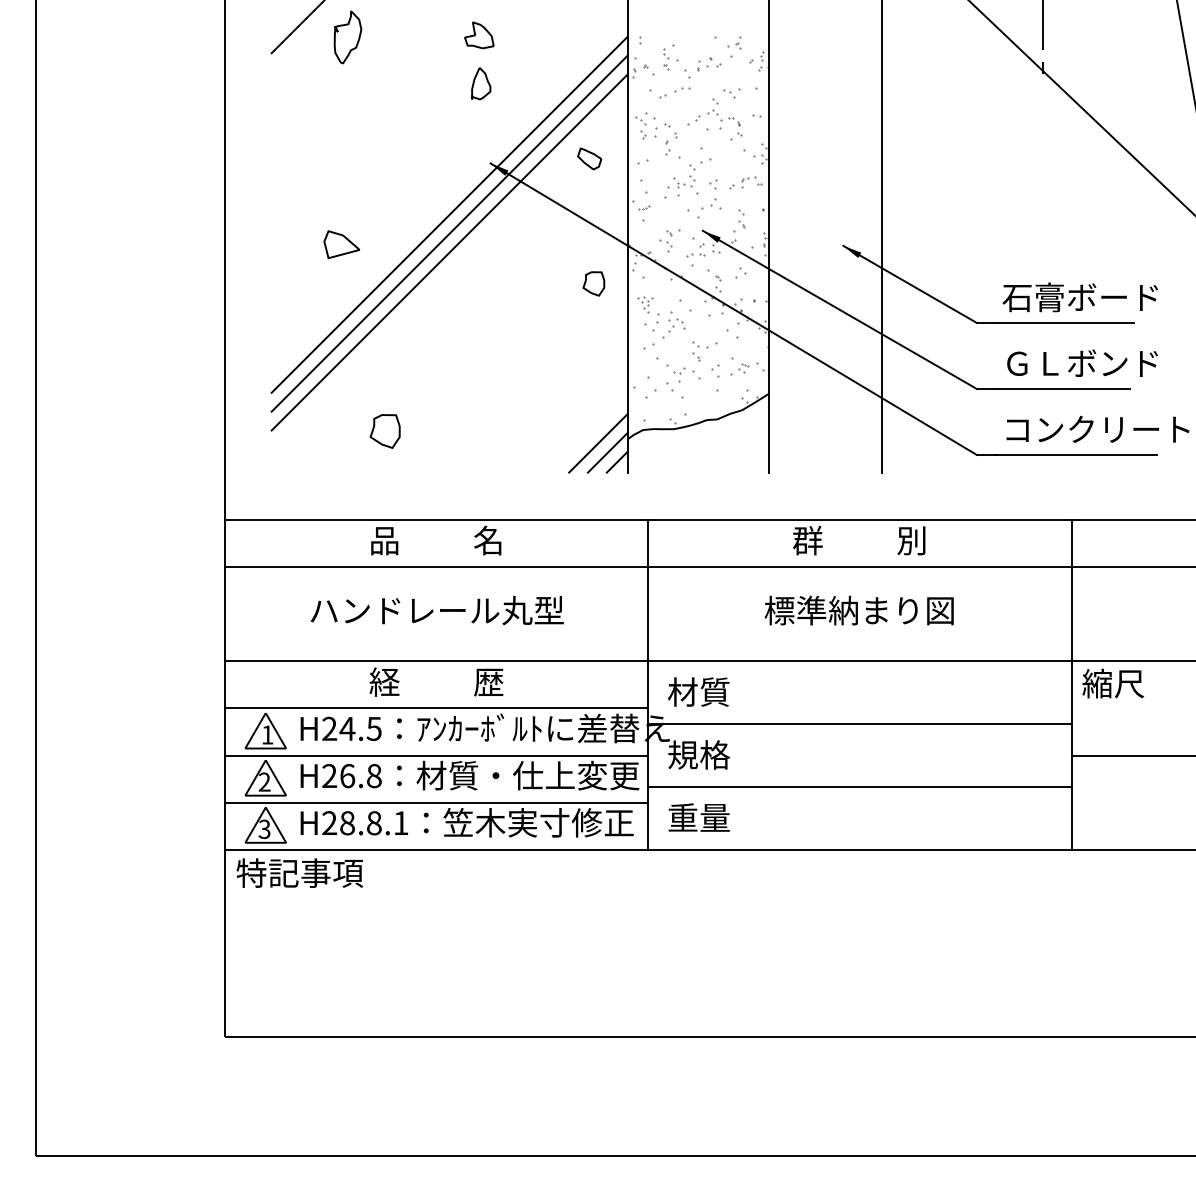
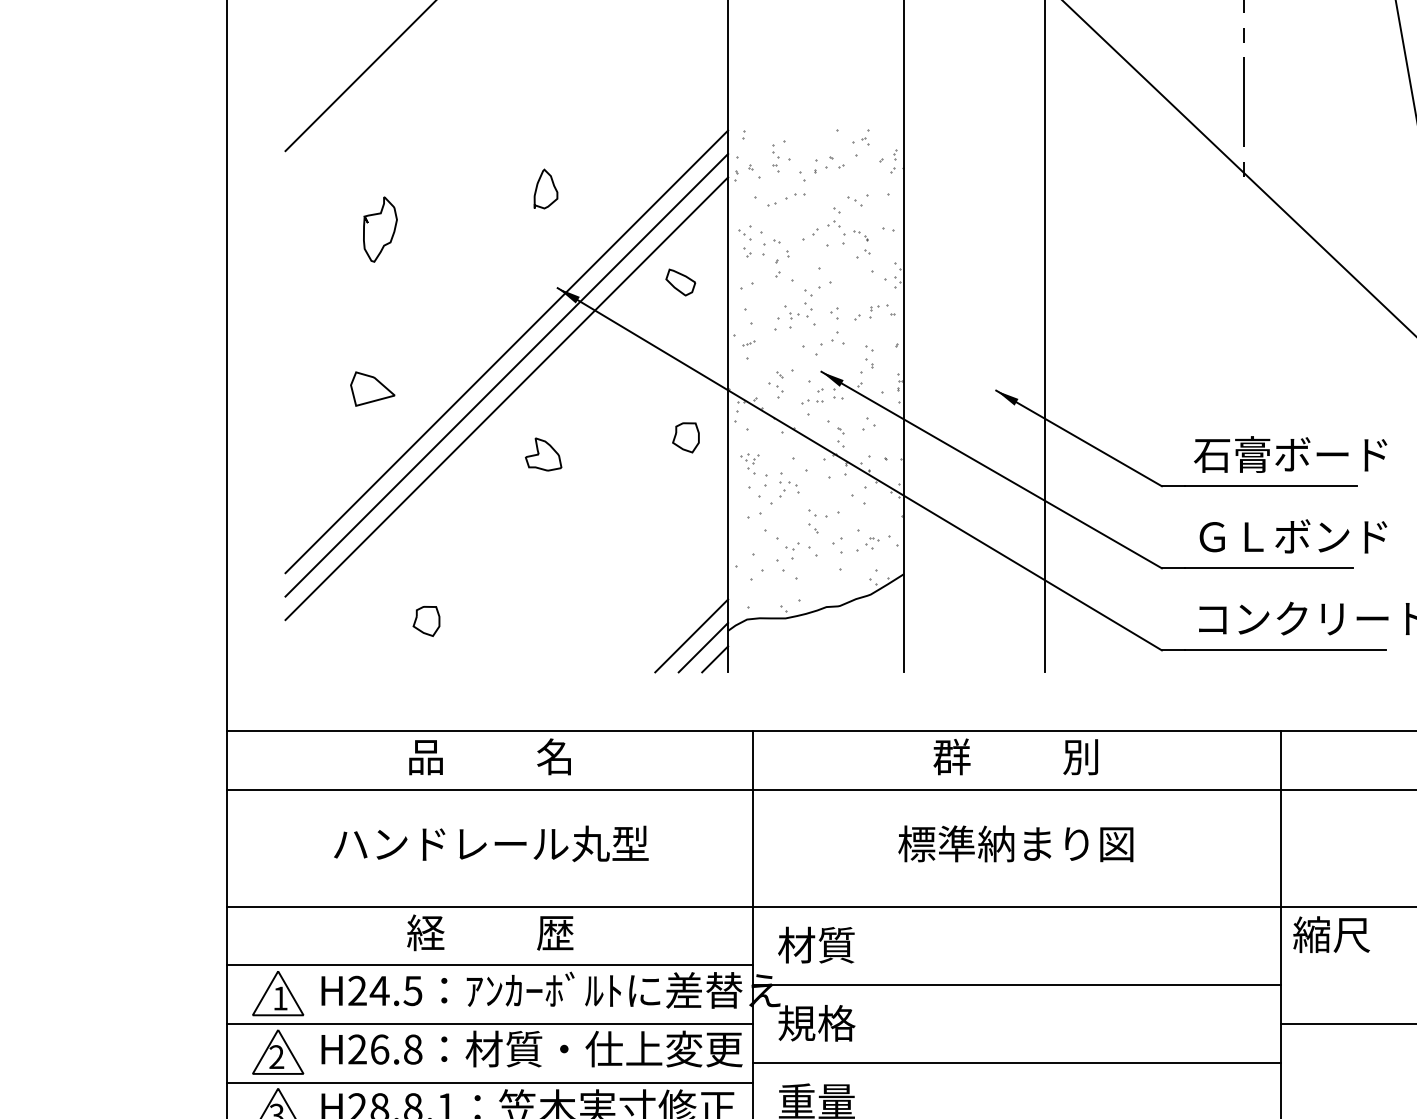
part: (479, 35) -> (543, 454), moved
part: (347, 37) -> (379, 229), moved
part: (384, 431) -> (425, 621), size x0.71

